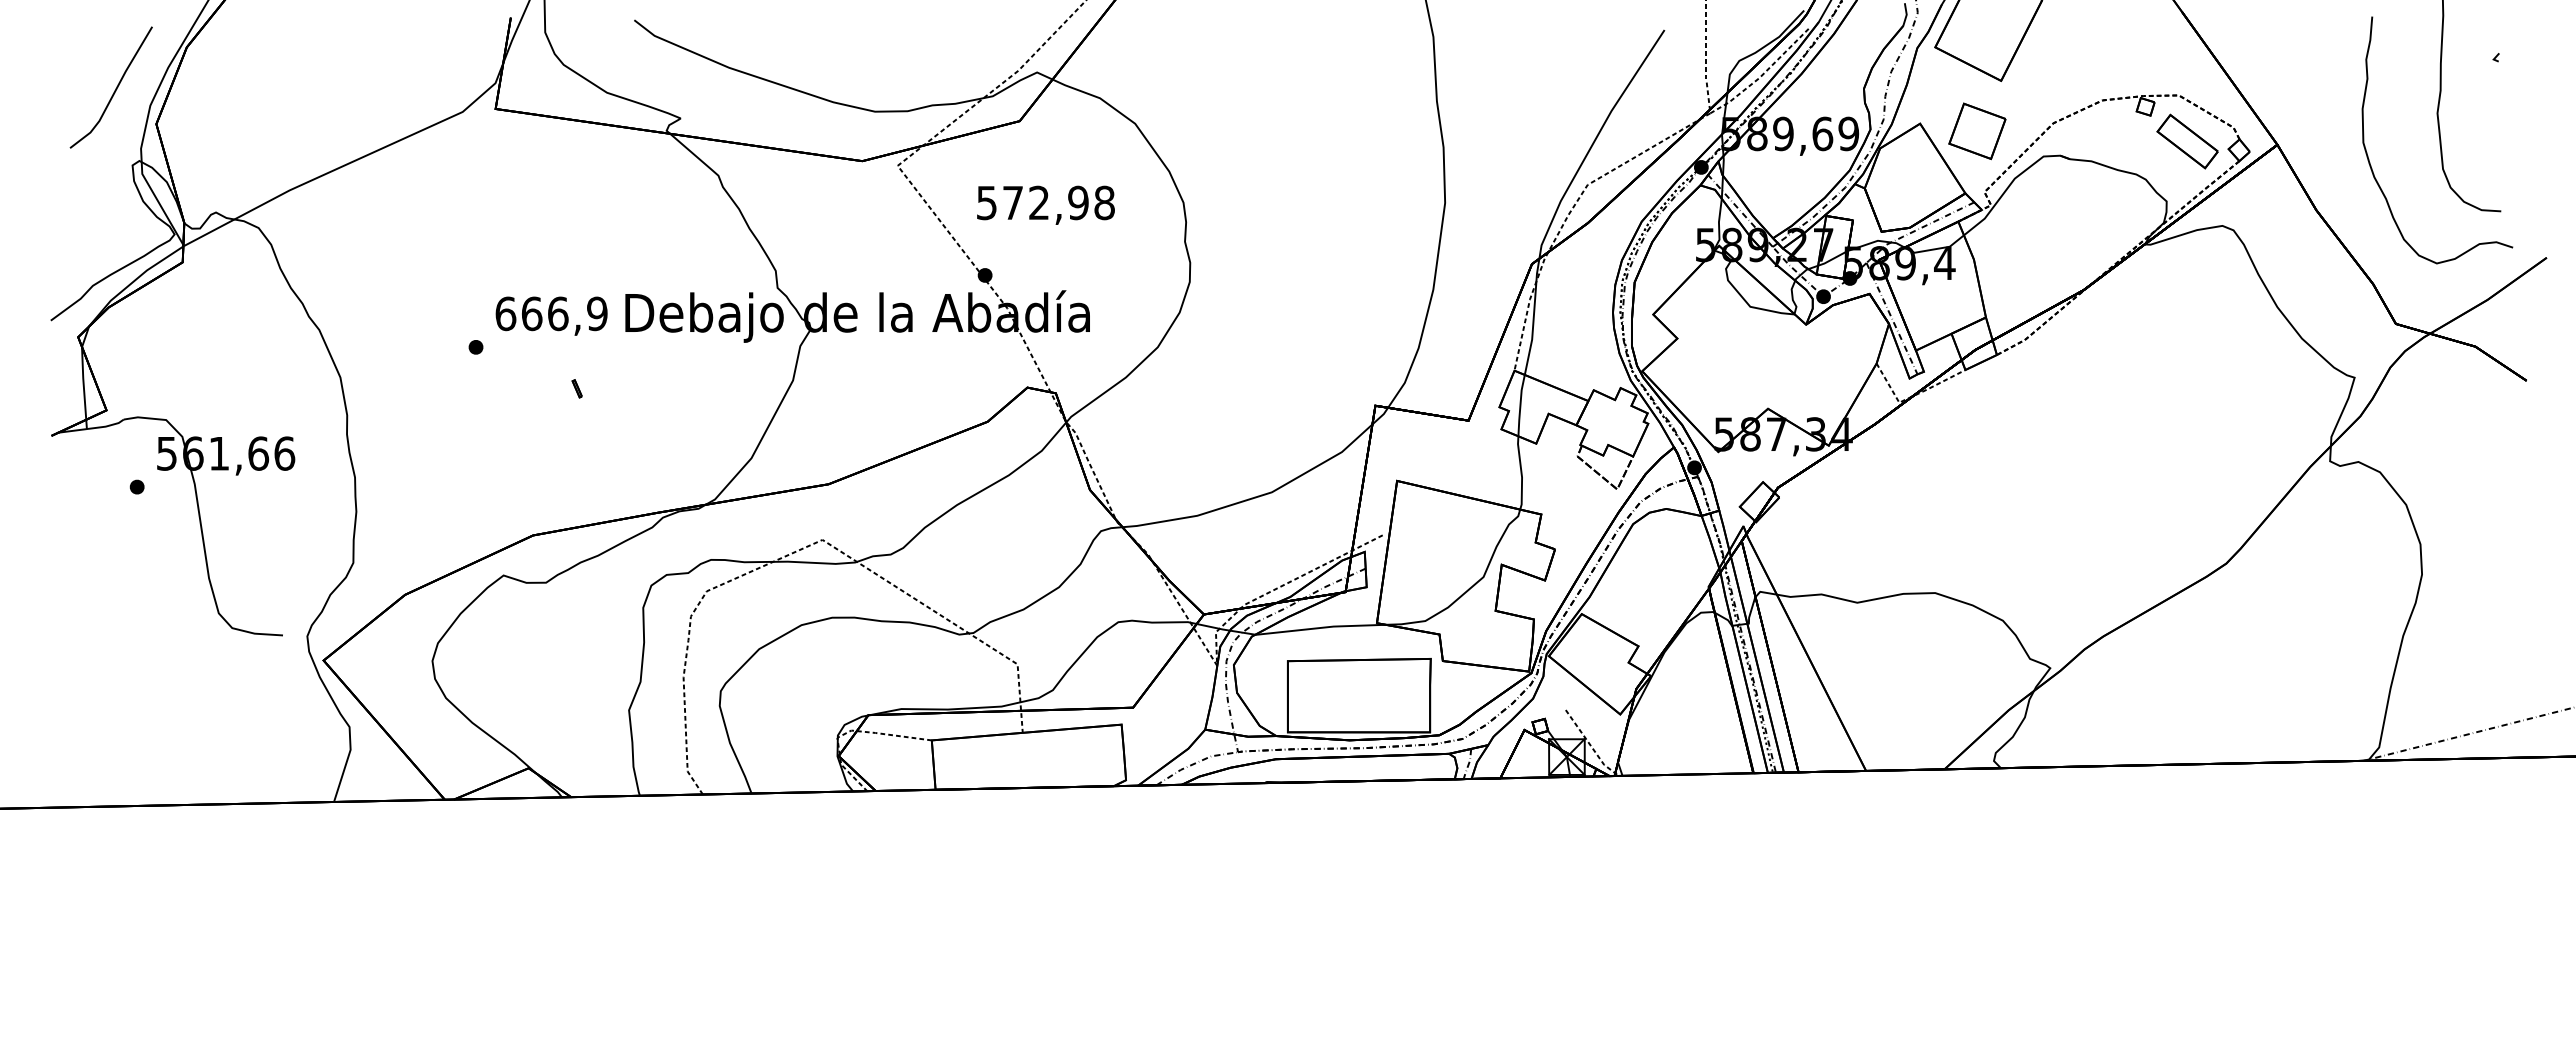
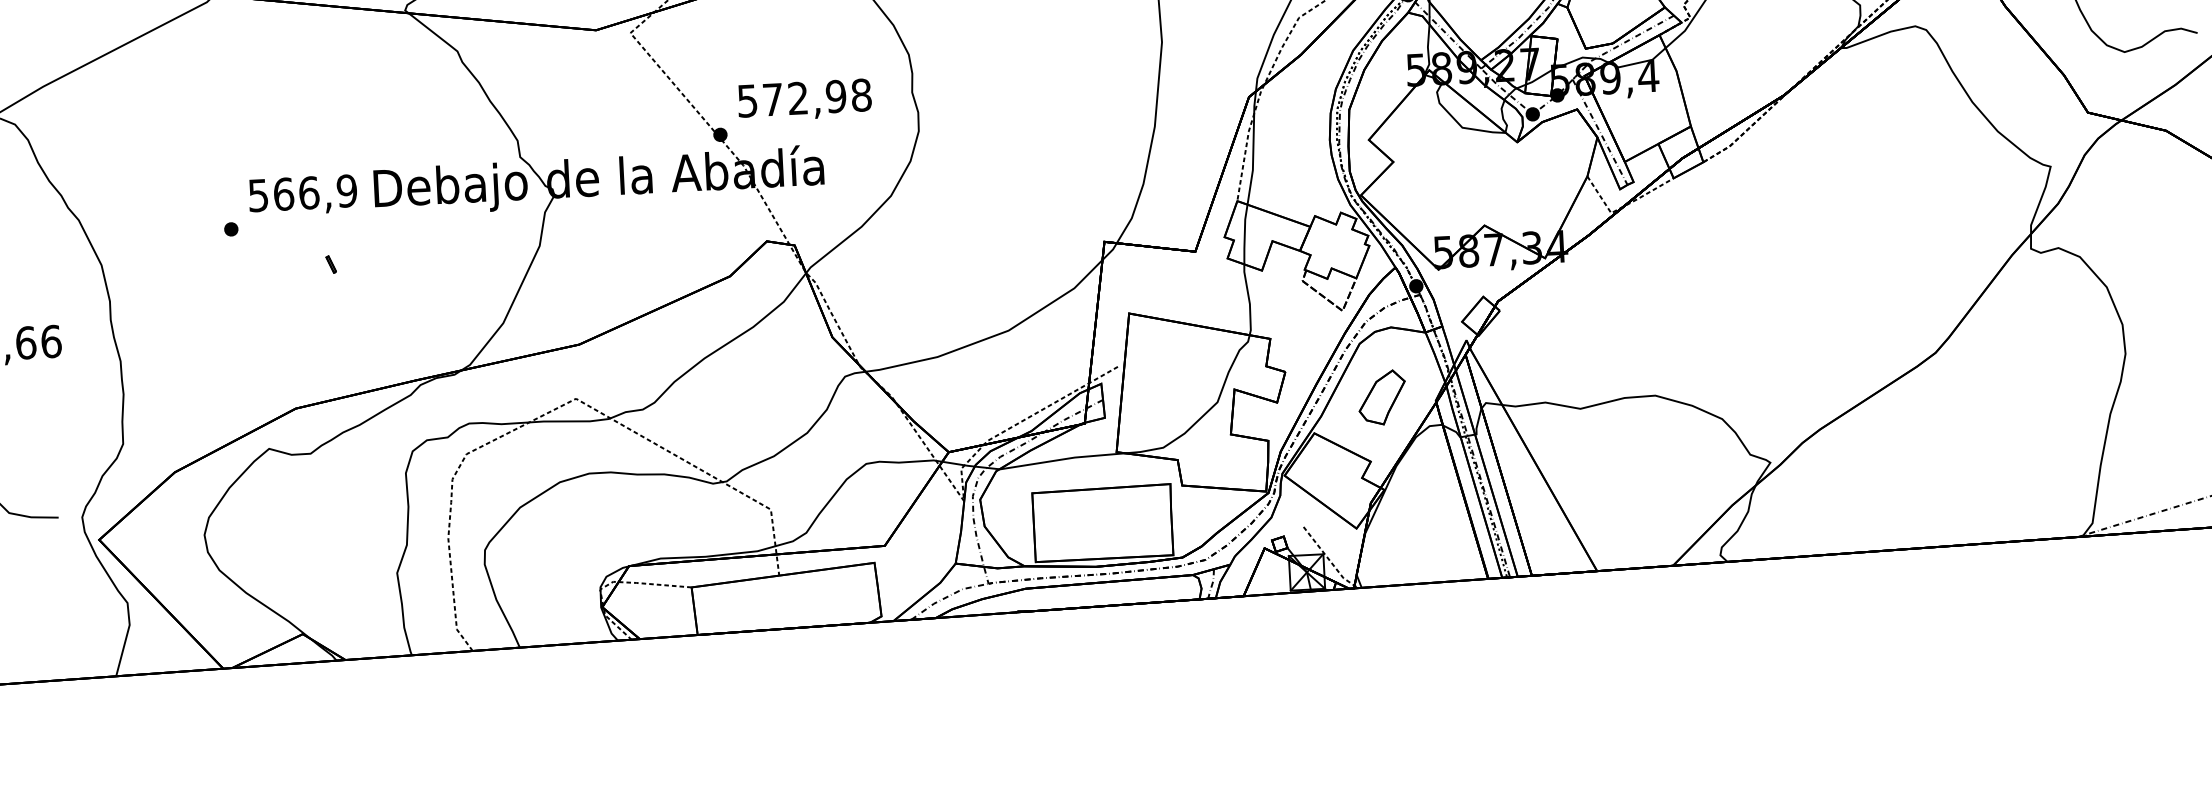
text: (1045, 204) -> (804, 99), moved
text: (505, 313) -> (258, 195), 666,9 -> 566,9
part: (1653, 580) -> (1382, 397), added

